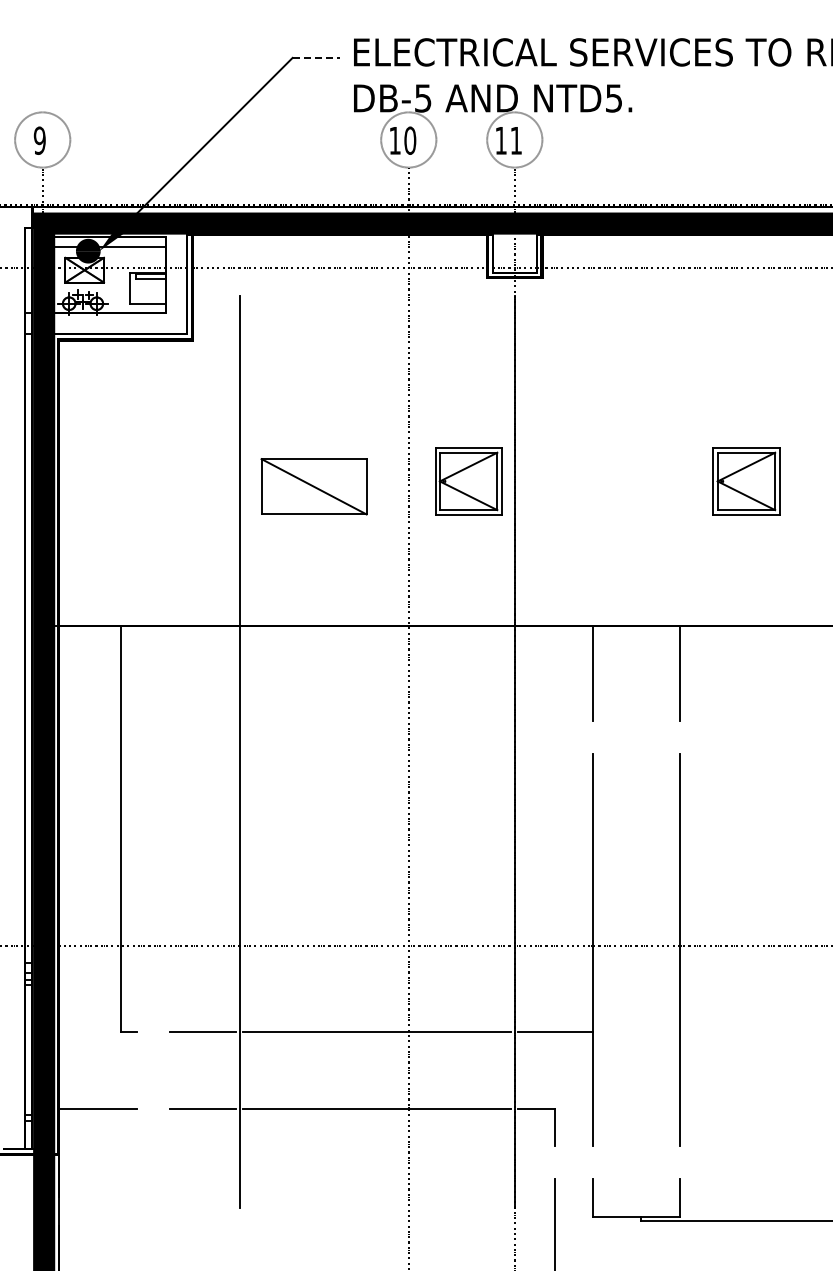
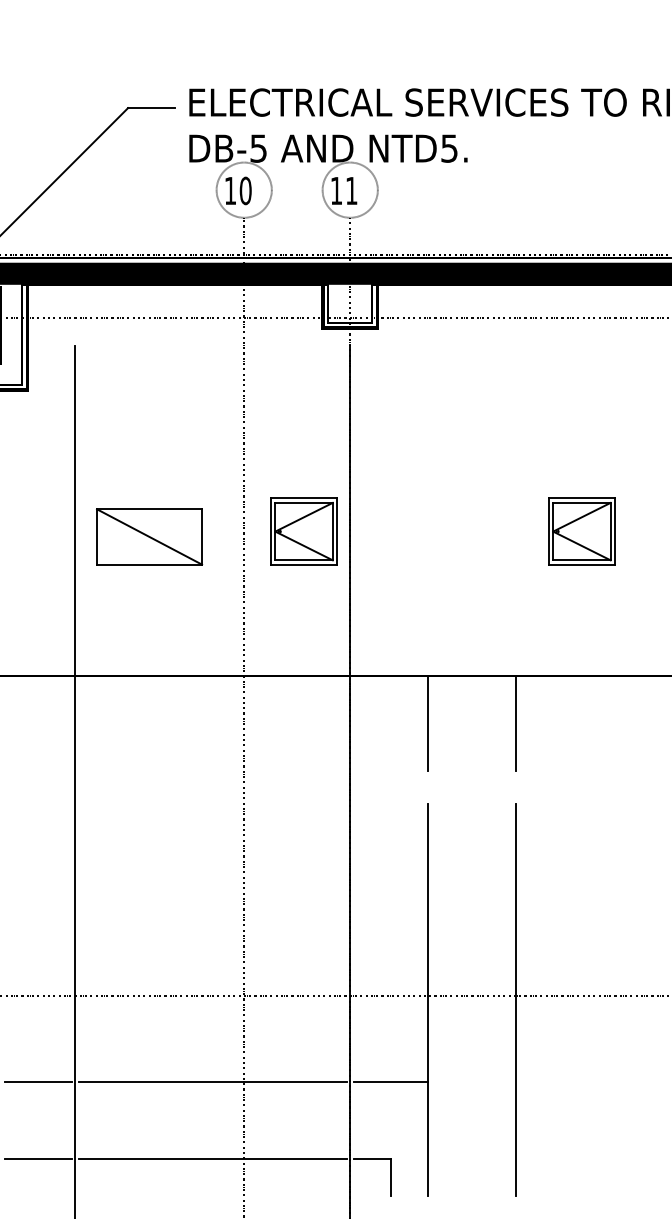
line: (316, 57) -> (151, 107), dashed -> solid

